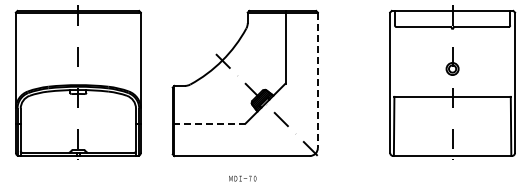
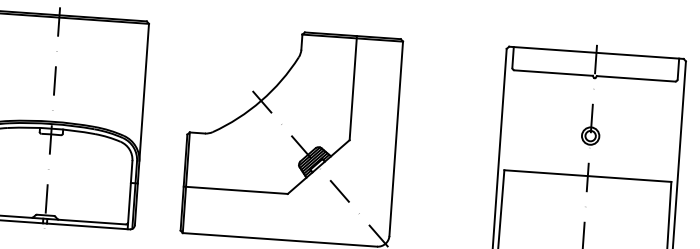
line: (317, 80) -> (395, 139), dashed -> solid
line: (209, 123) -> (236, 189), dashed -> solid

